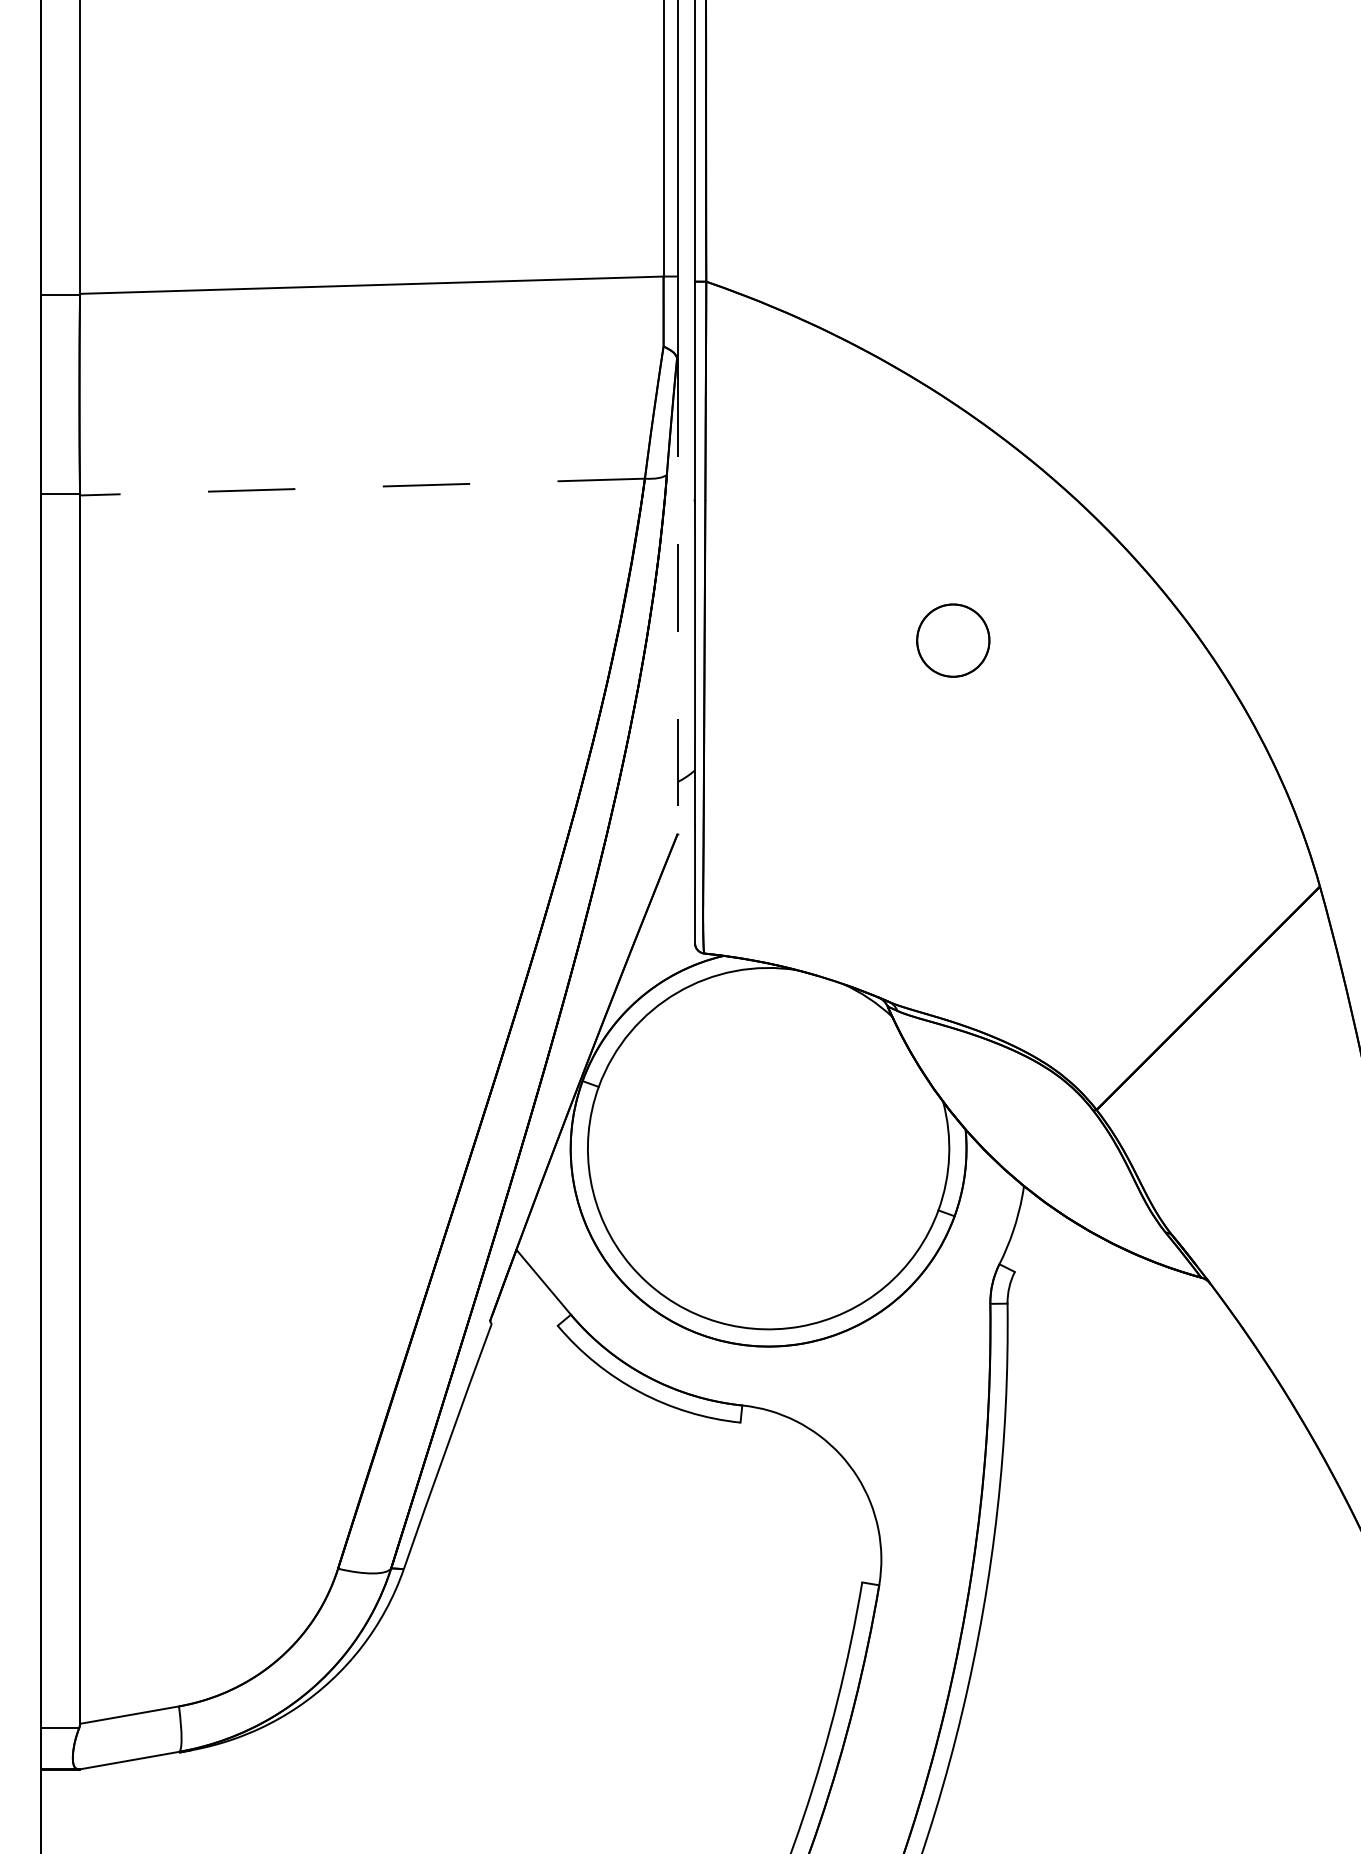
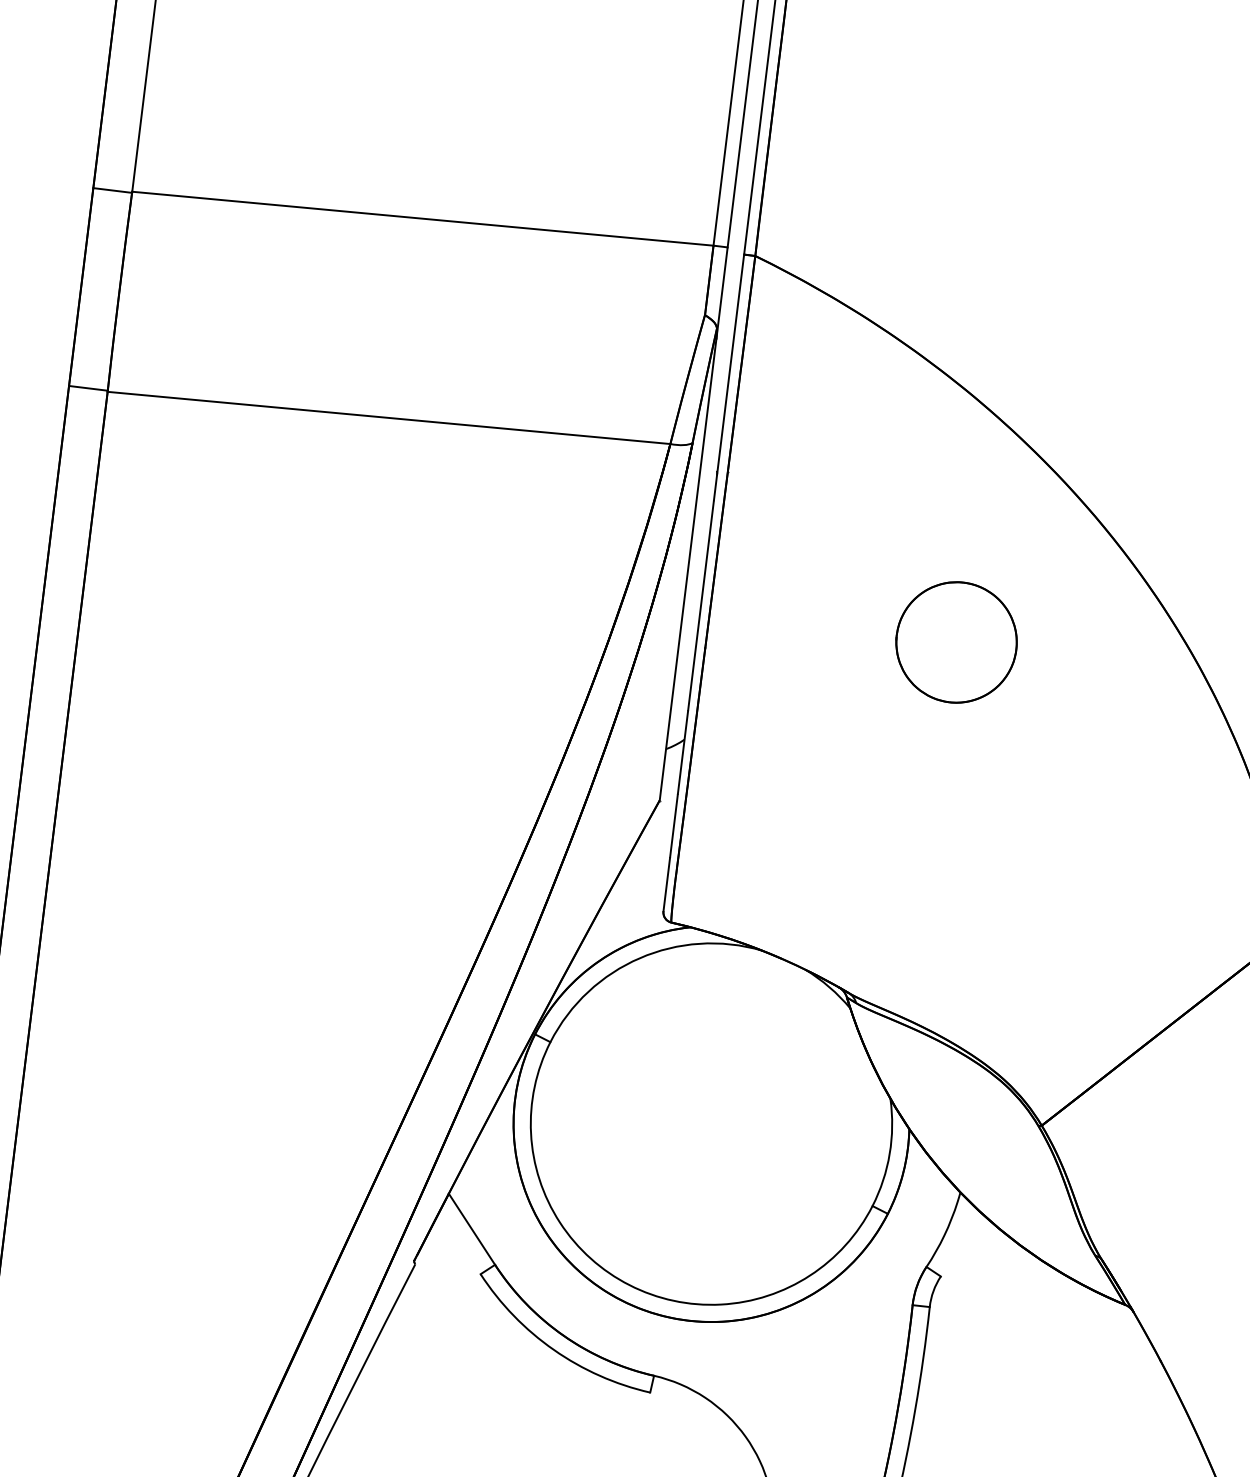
line: (362, 487) -> (388, 418), dashed -> solid
line: (677, 601) -> (687, 569), dashed -> solid
part: (953, 640) -> (956, 642), size x1.67

